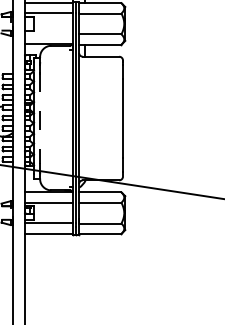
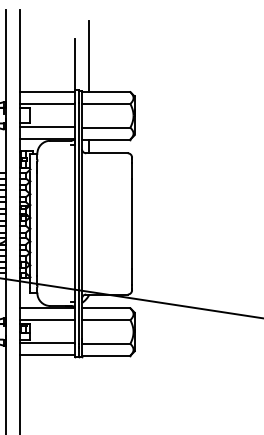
line: (48, 34) -> (47, 127), added
line: (40, 118) -> (37, 223), dashed -> solid

